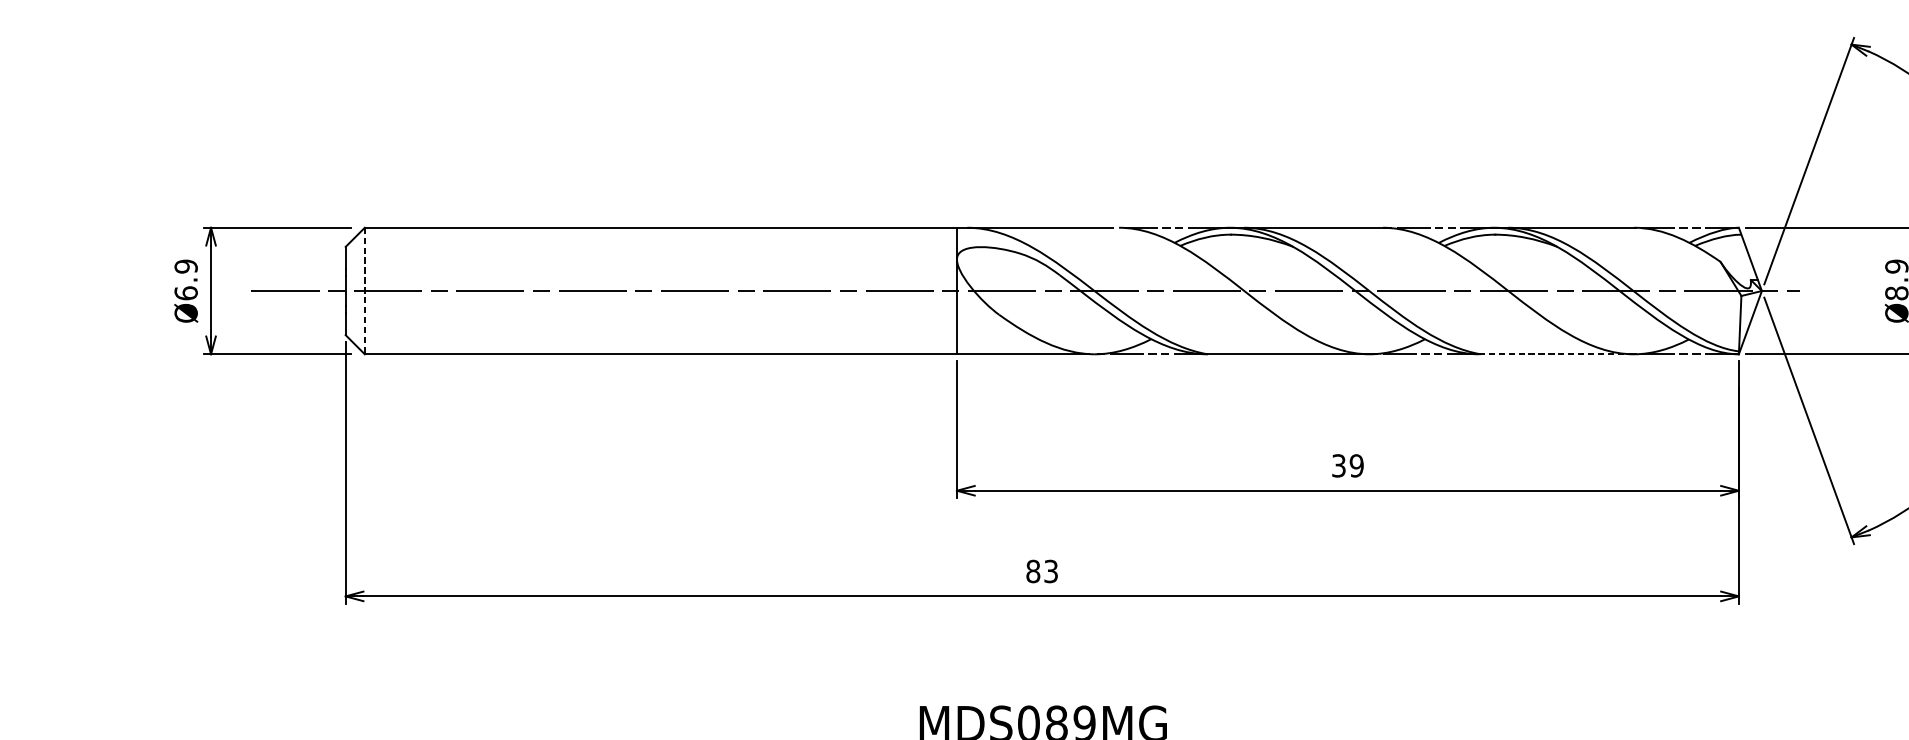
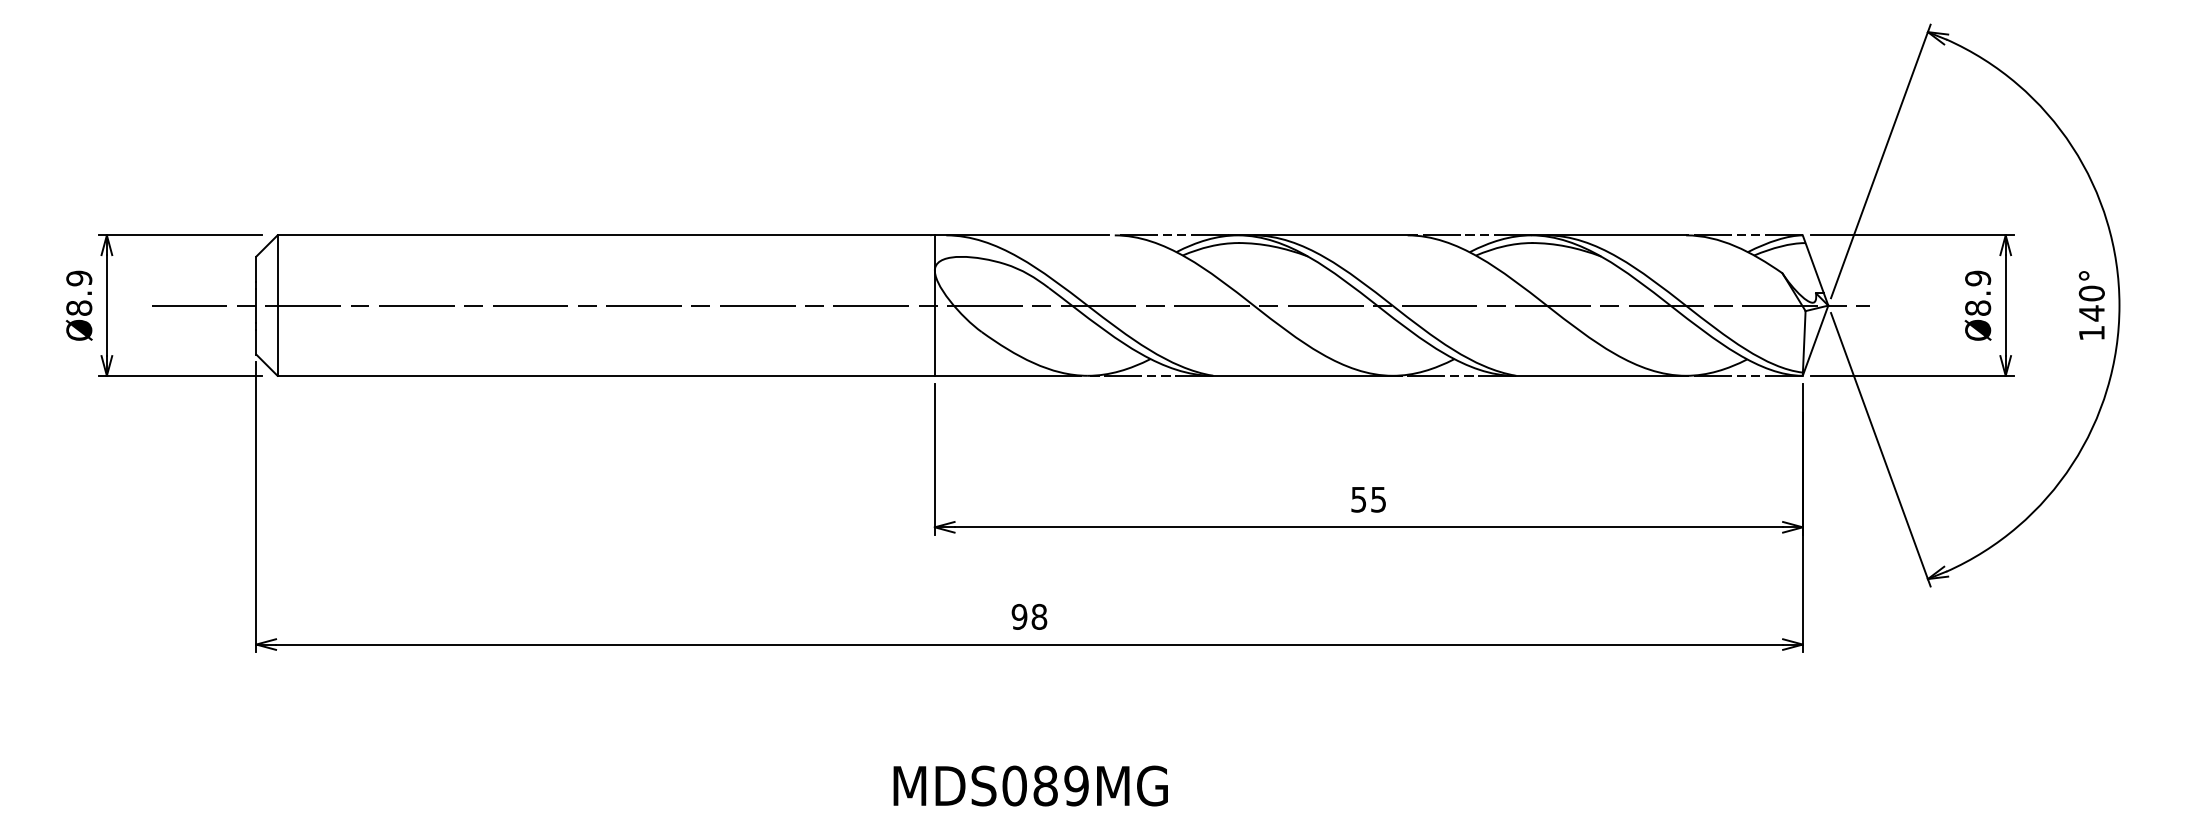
line: (364, 291) -> (277, 306), dashed -> solid
text: (186, 292) -> (79, 307), Ø6.9 -> Ø8.9
line: (1556, 354) -> (1600, 375), dashed -> solid
text: (1348, 465) -> (1369, 499), 39 -> 55
text: (1042, 571) -> (1029, 616), 83 -> 98

